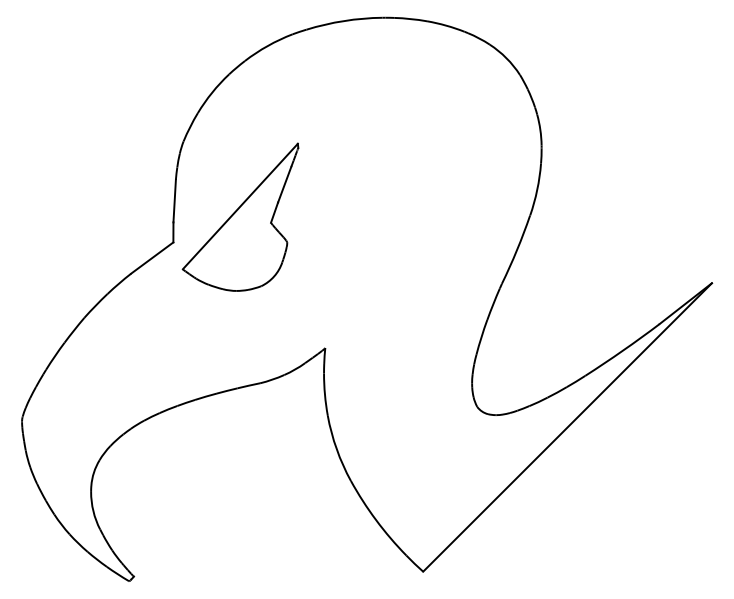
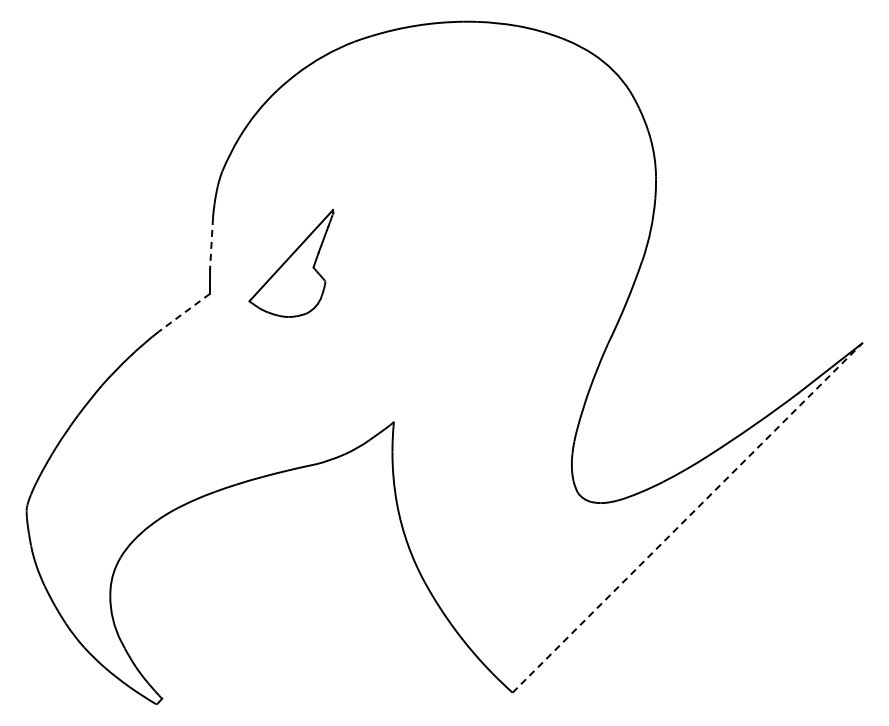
line: (174, 200) -> (211, 243), solid -> dashed
part: (240, 217) -> (291, 263), size x0.6
line: (152, 257) -> (184, 312), solid -> dashed
line: (567, 427) -> (687, 517), solid -> dashed

